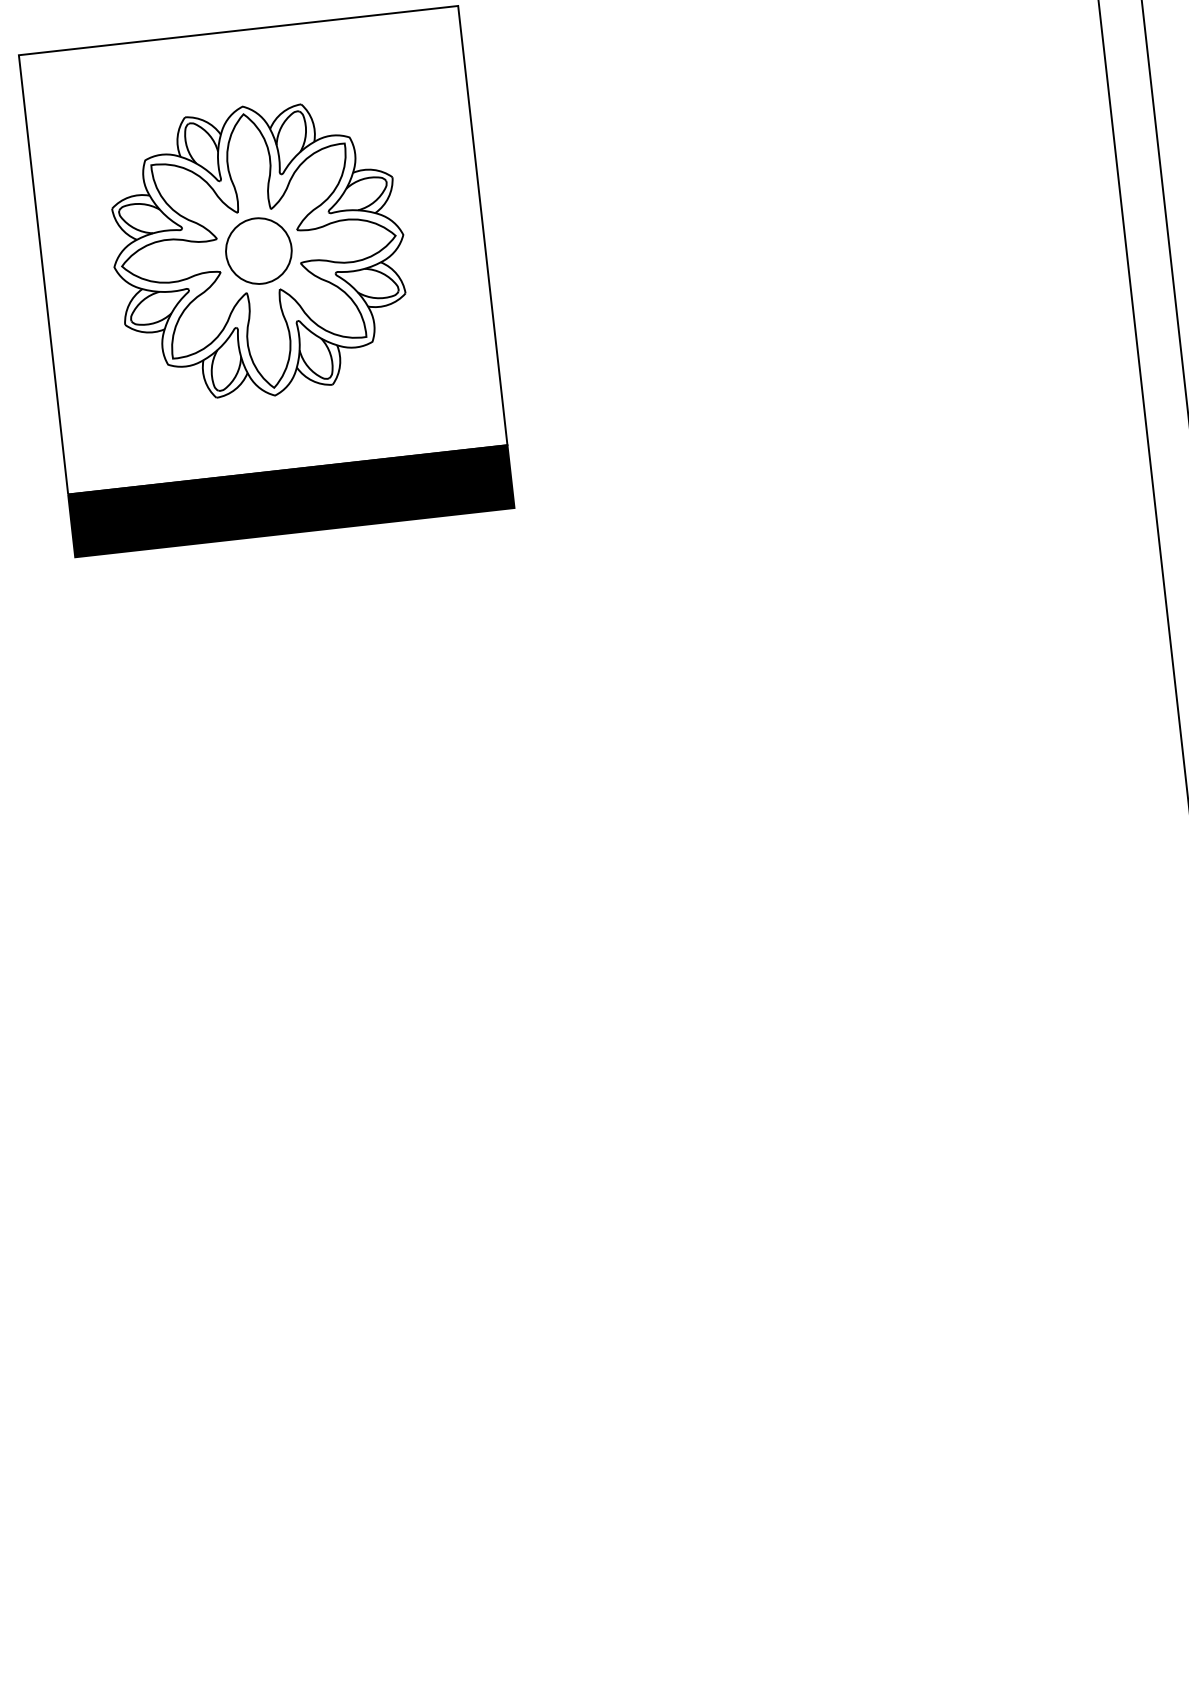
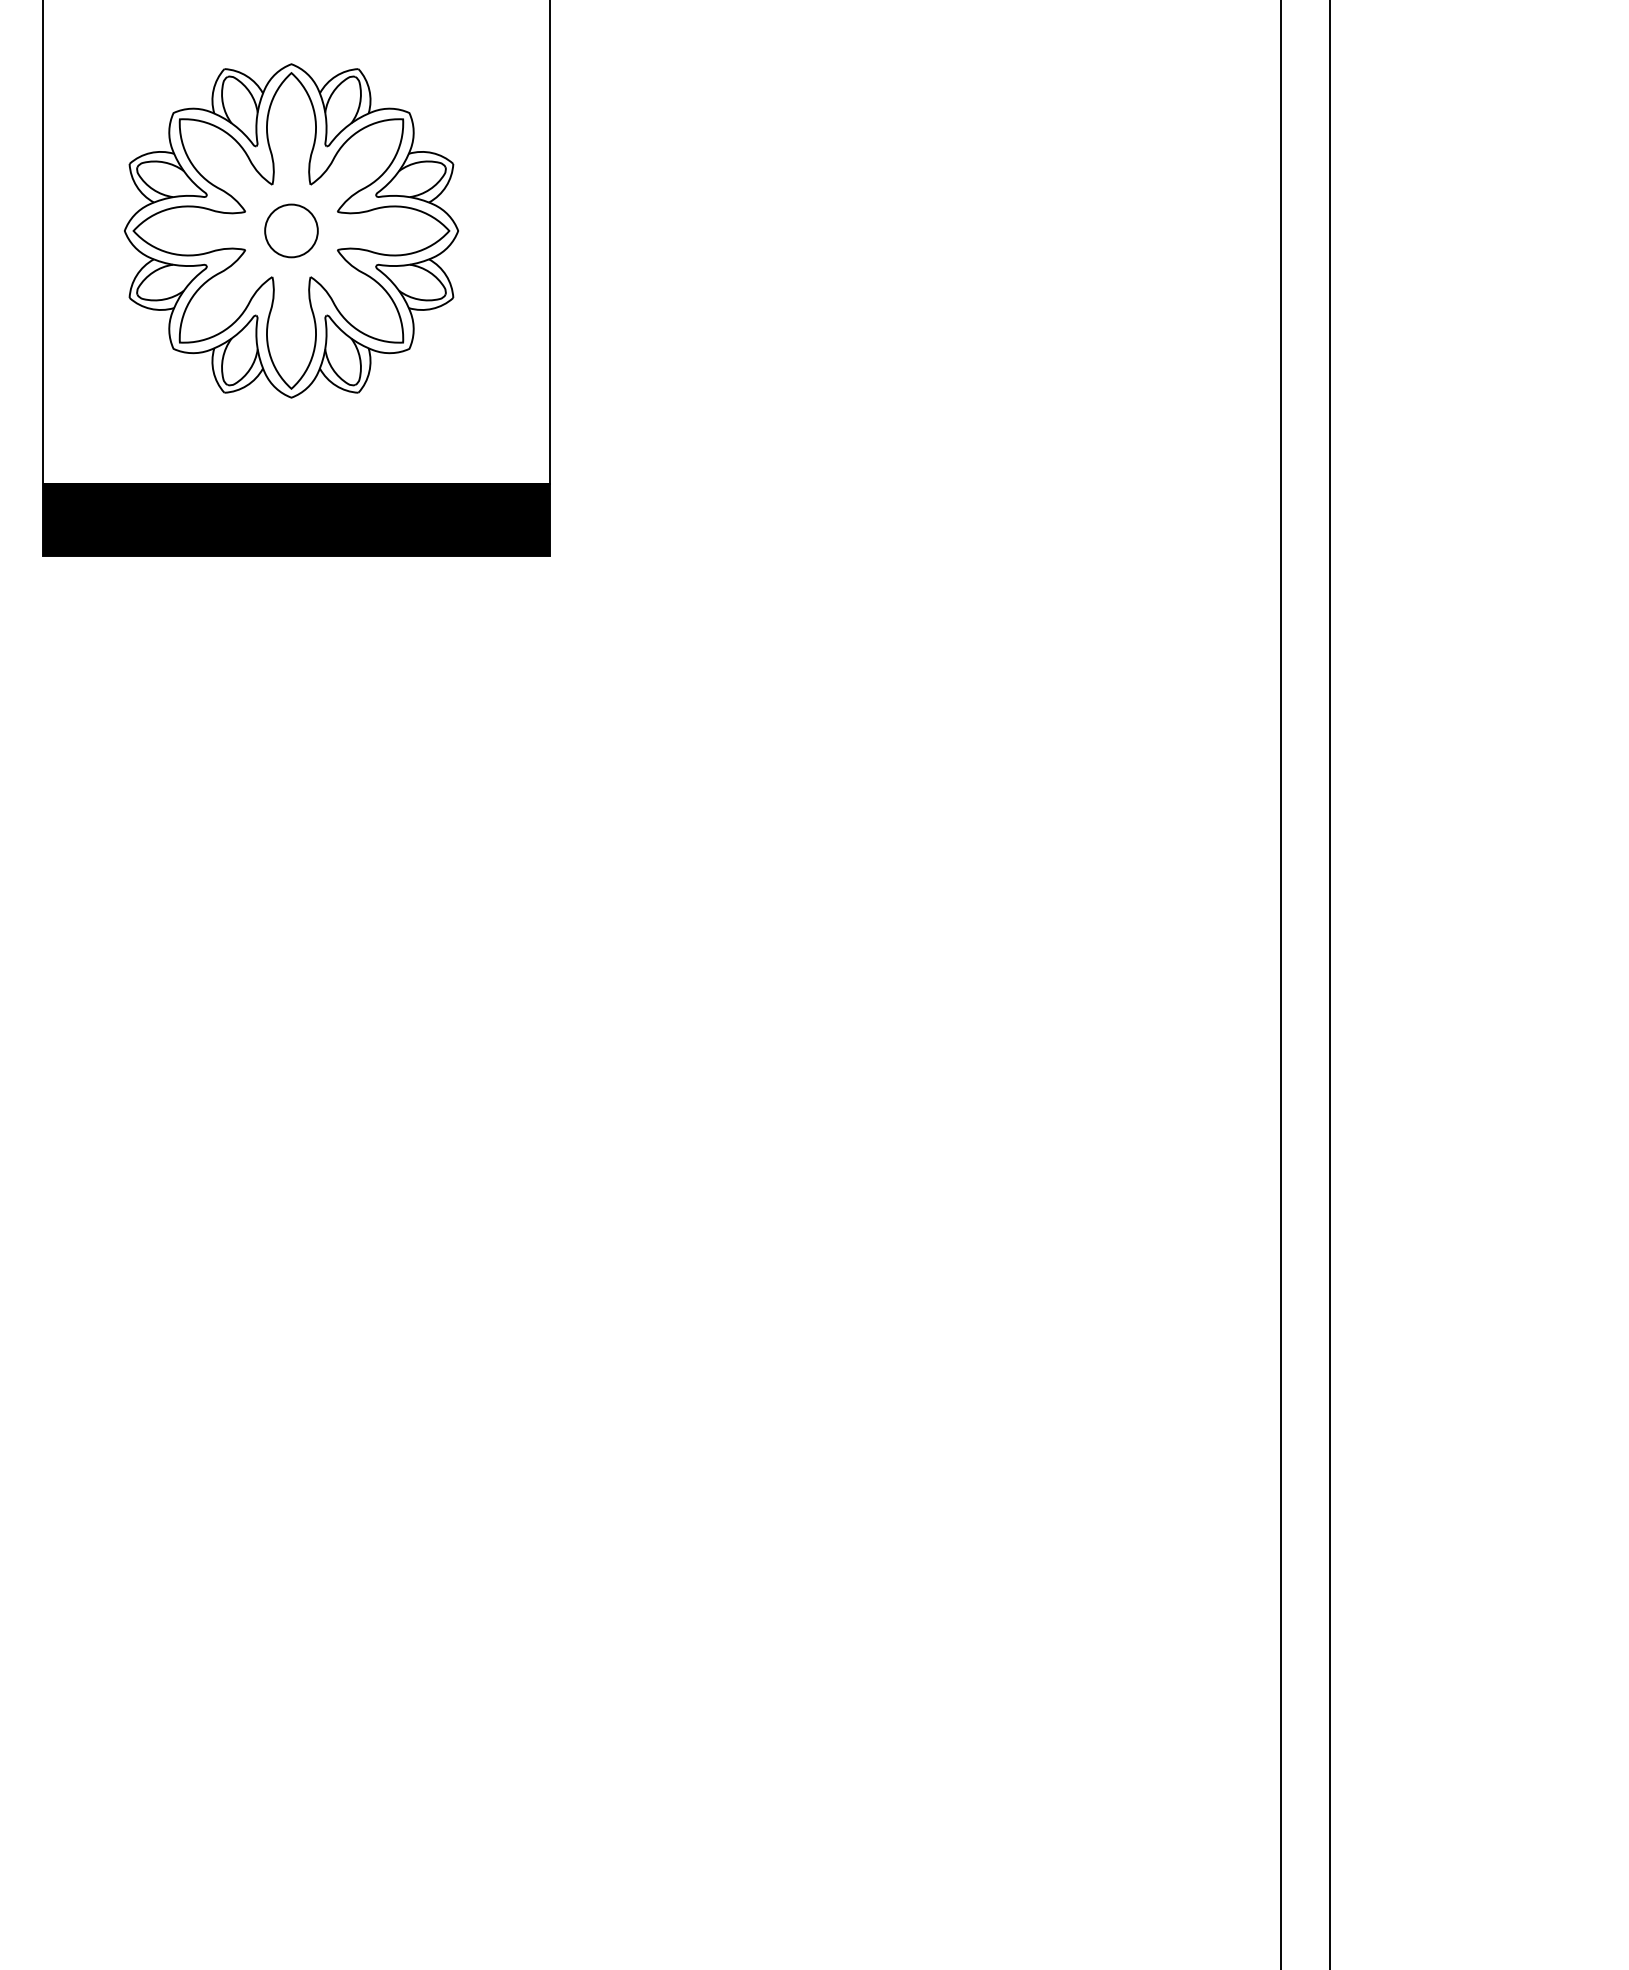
circle: (258, 250) -> (291, 230), size x0.7

